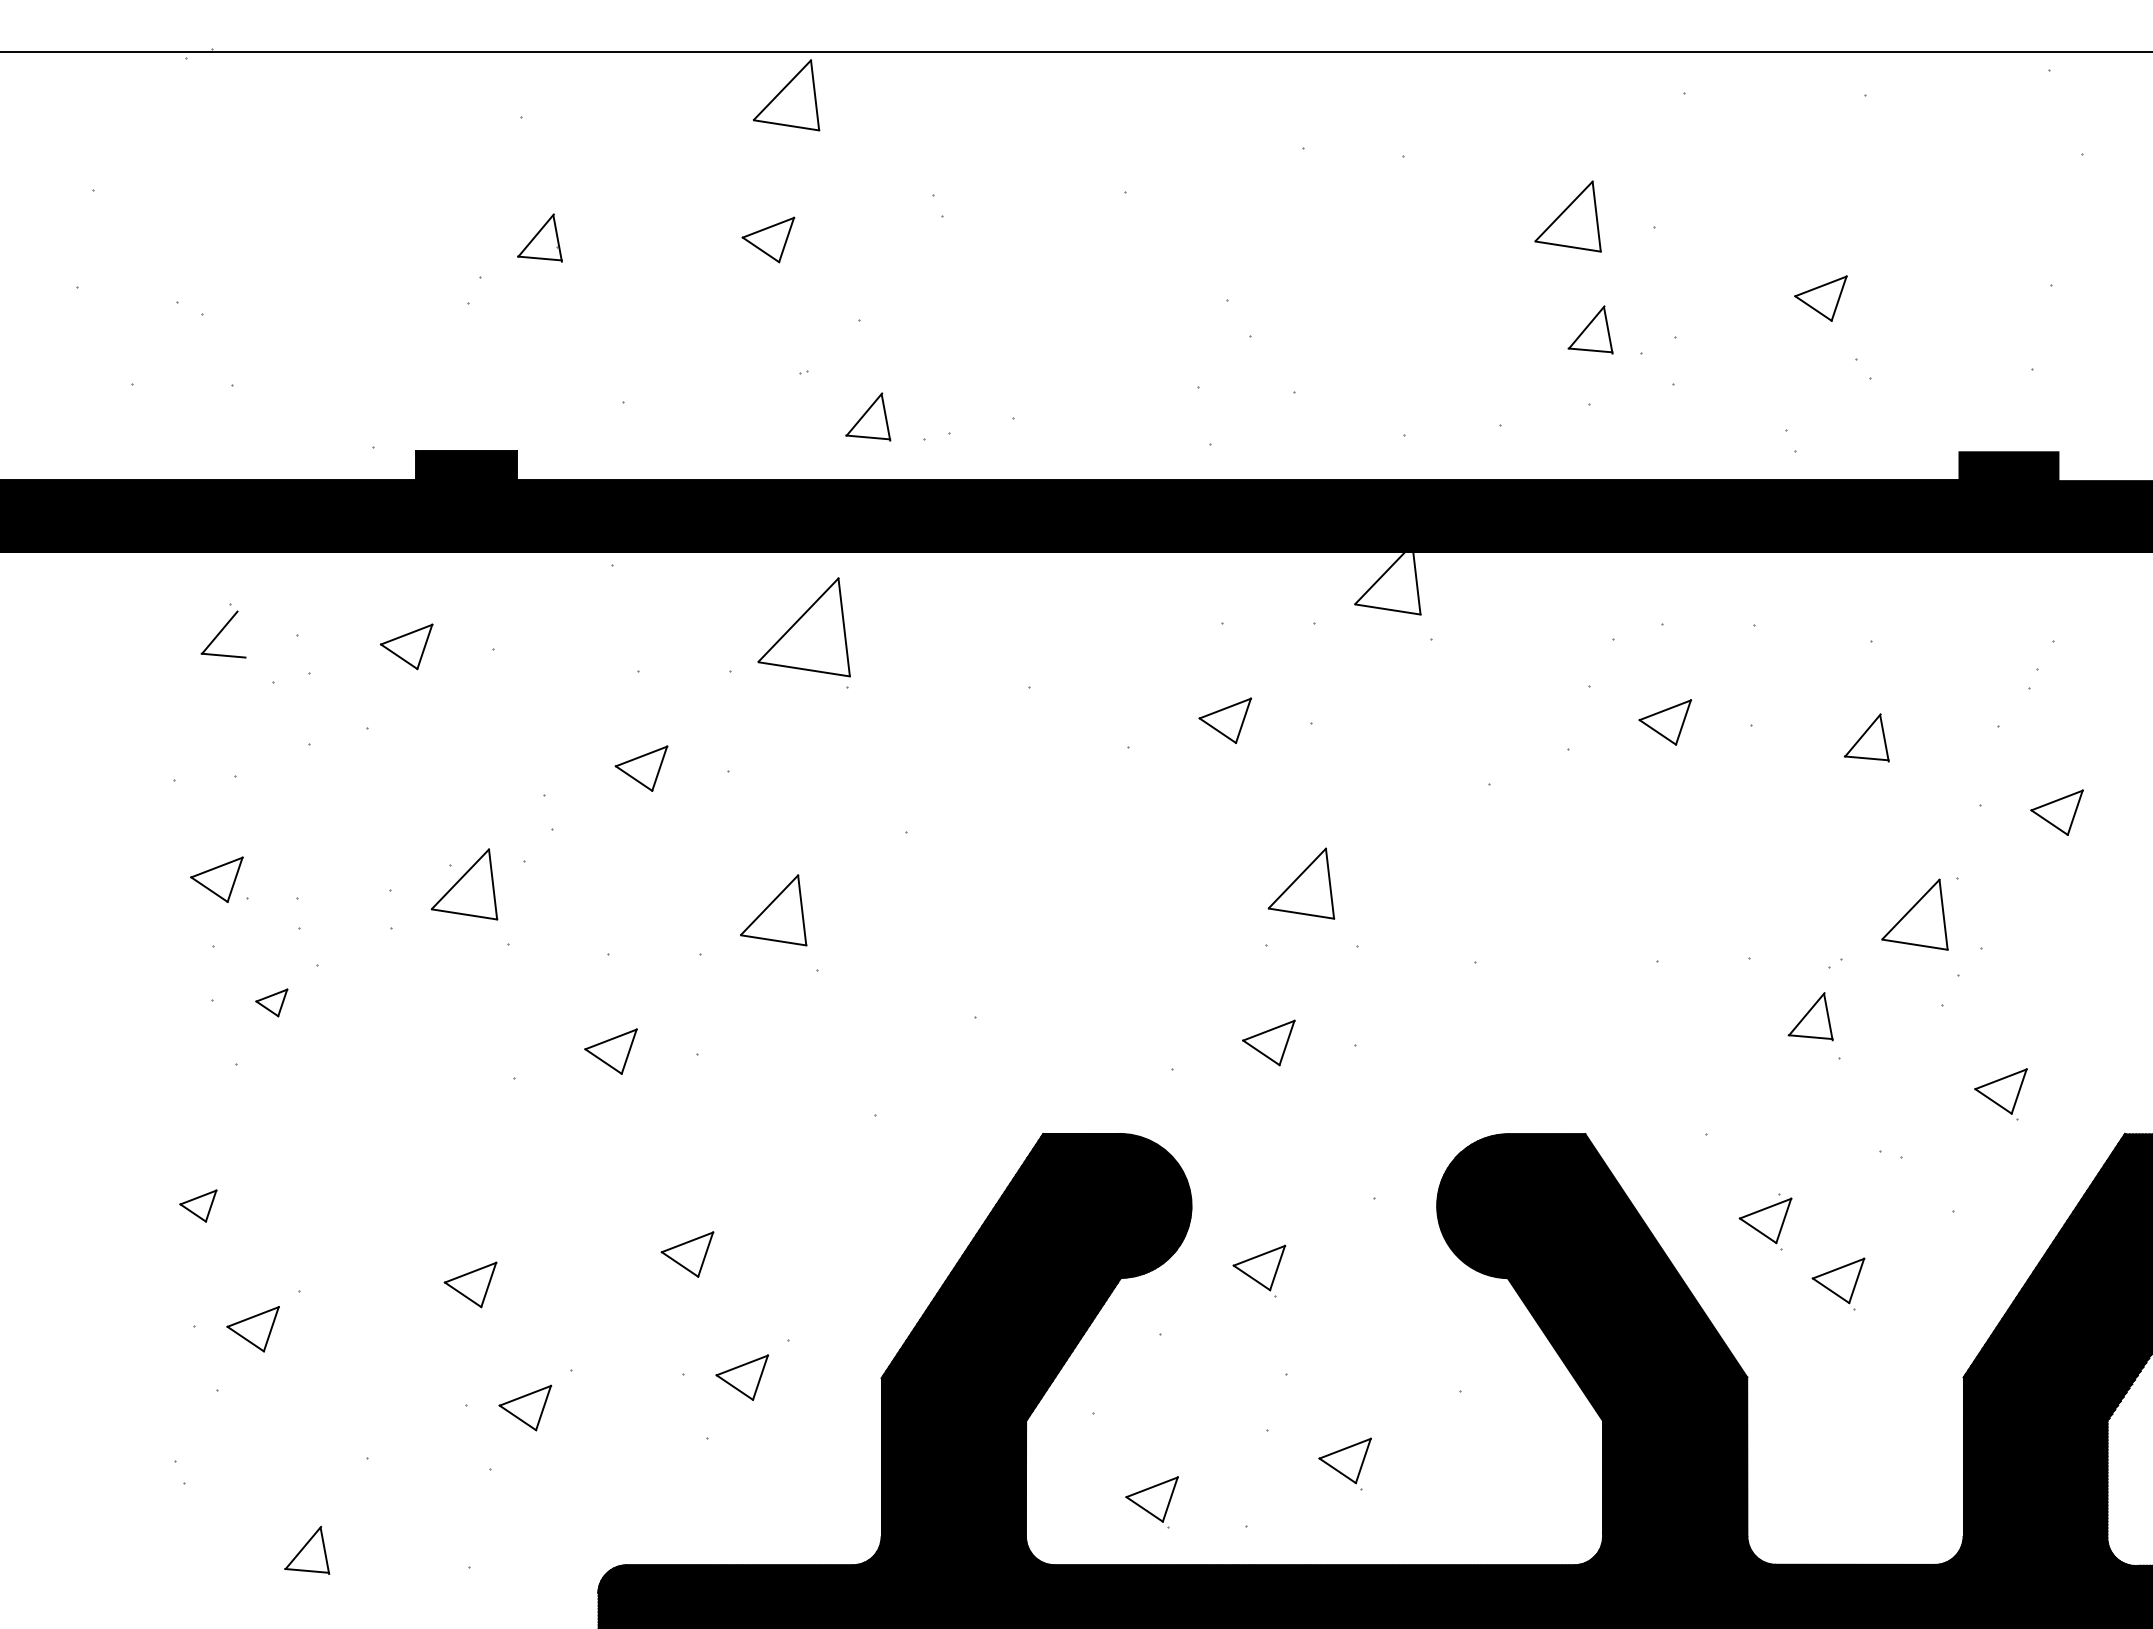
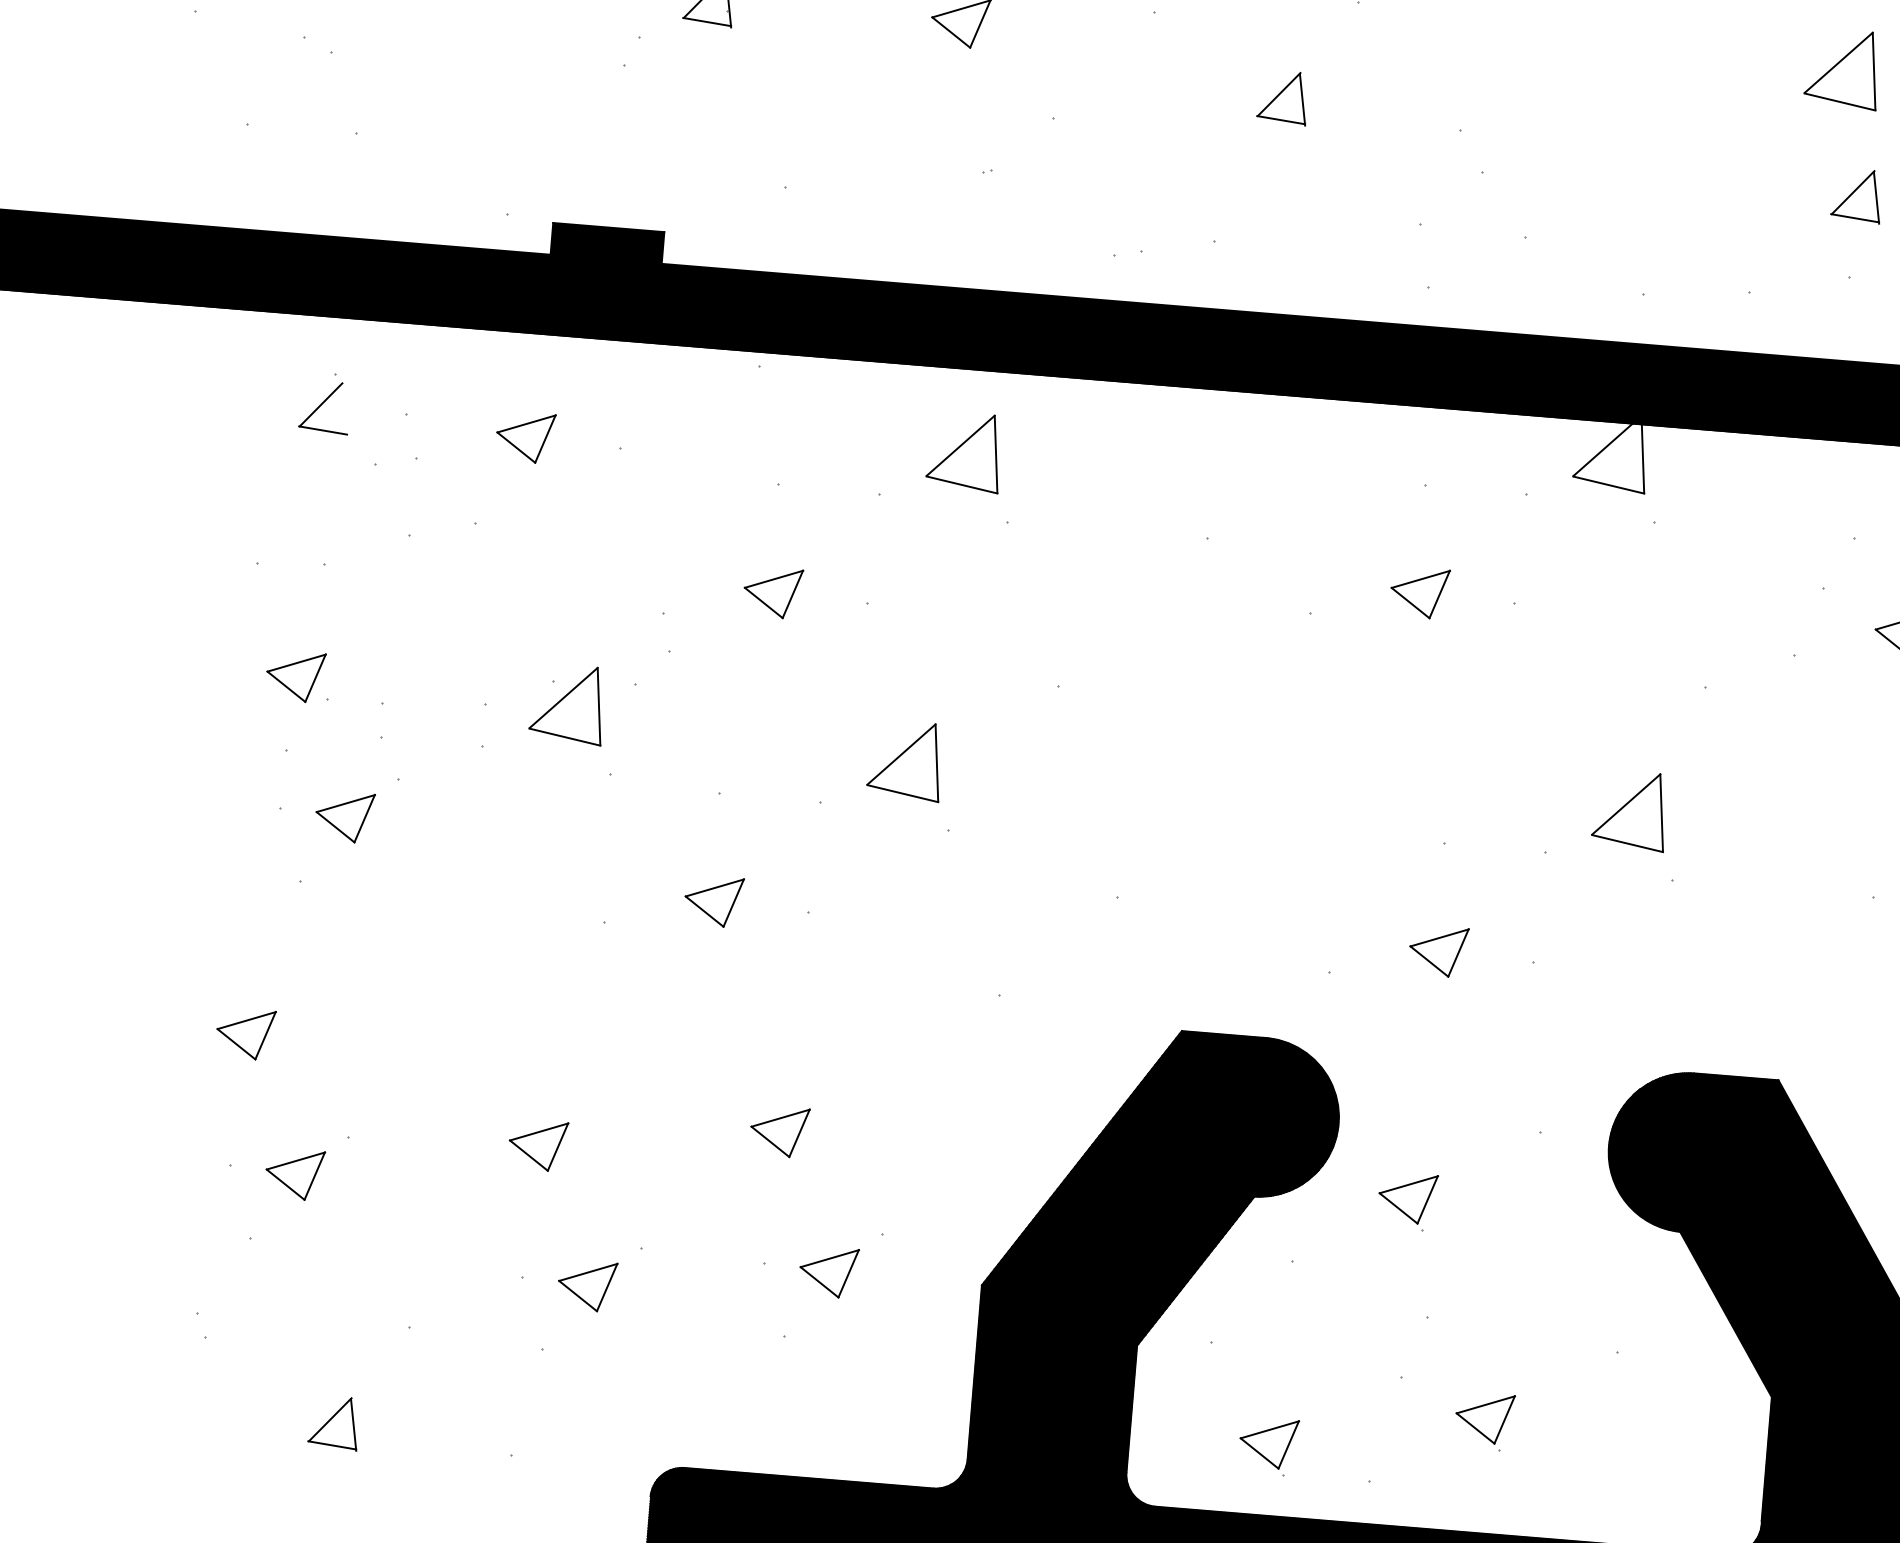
part: (868, 416) -> (1283, 97), moved
part: (803, 627) -> (963, 452), size x0.71
part: (1301, 883) -> (1630, 810), moved
part: (271, 1002) -> (344, 816), size x1.67
part: (198, 1205) -> (245, 1033), size x1.43

